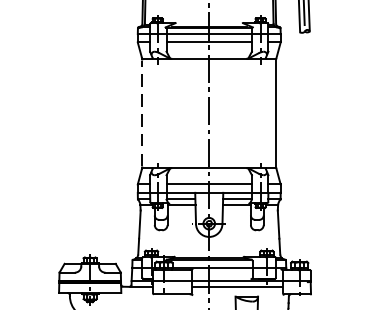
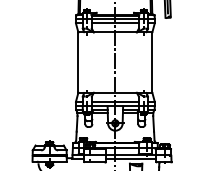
line: (142, 113) -> (78, 62), dashed -> solid

